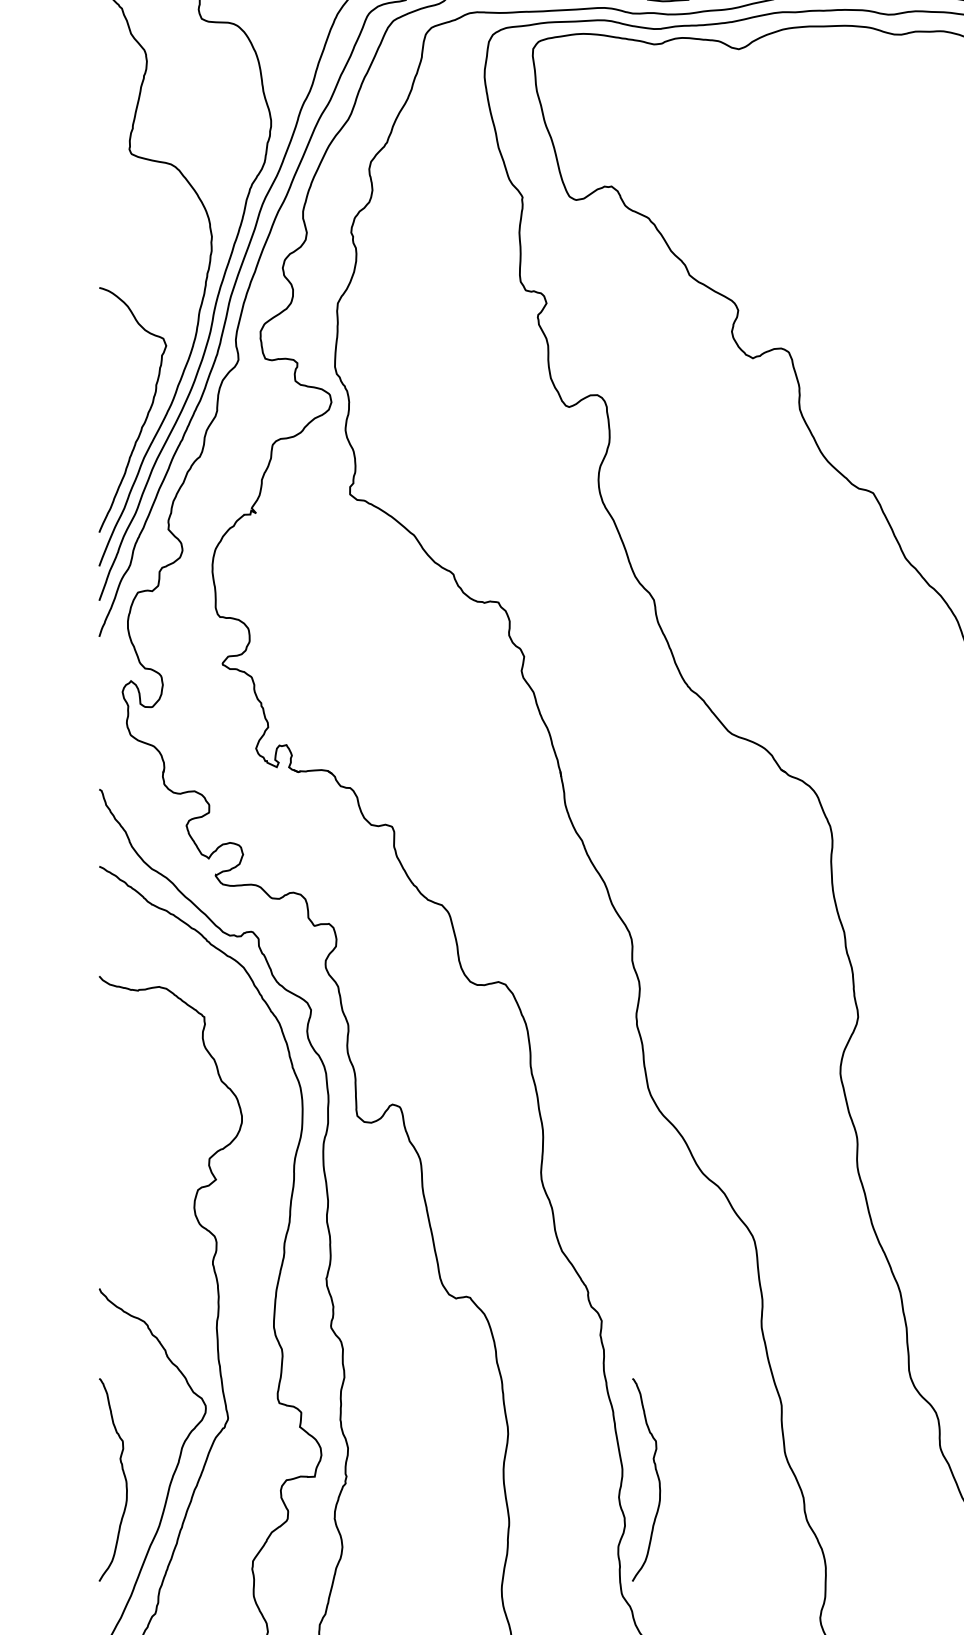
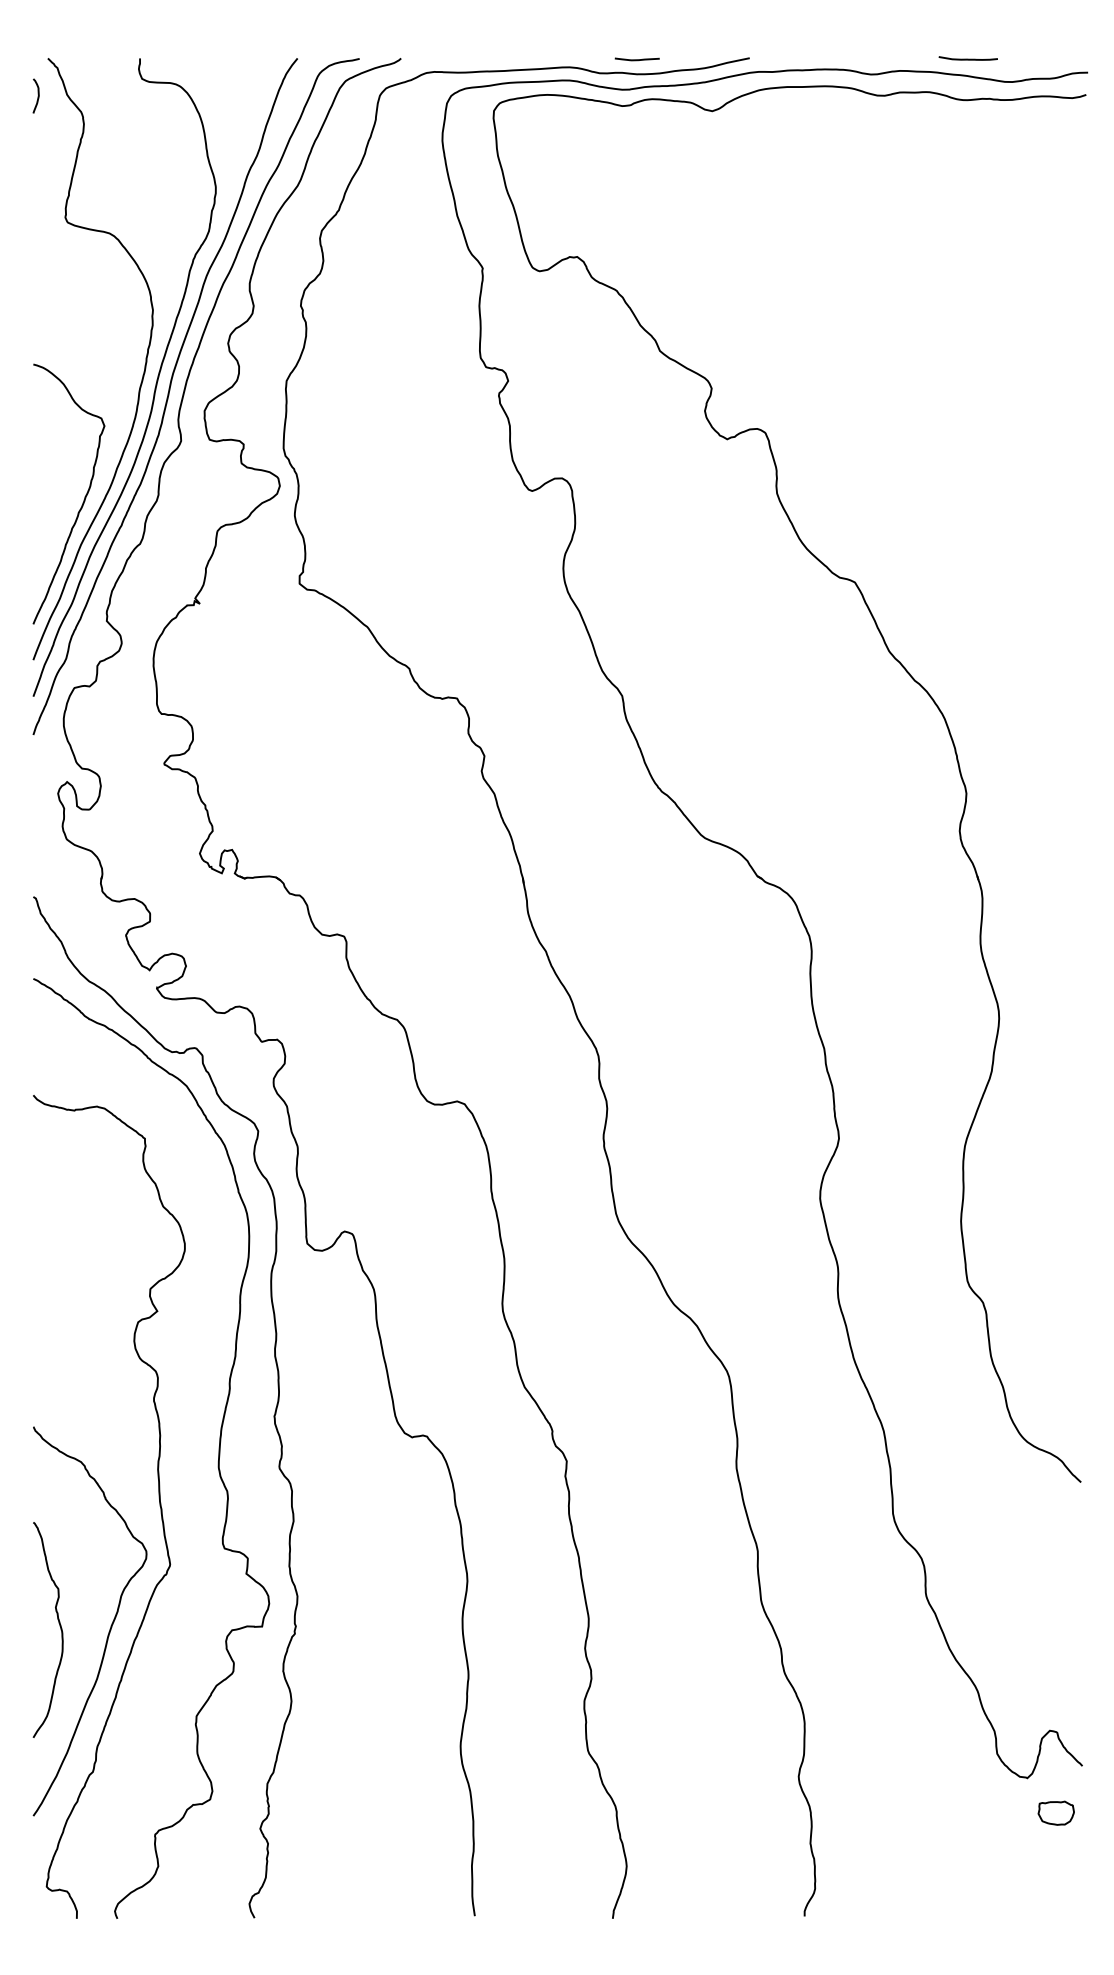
curve: (103, 33) -> (37, 94), added
curve: (657, 1476) -> (625, 1626), removed

